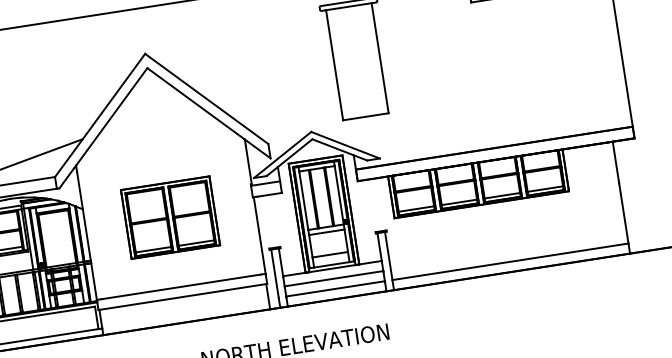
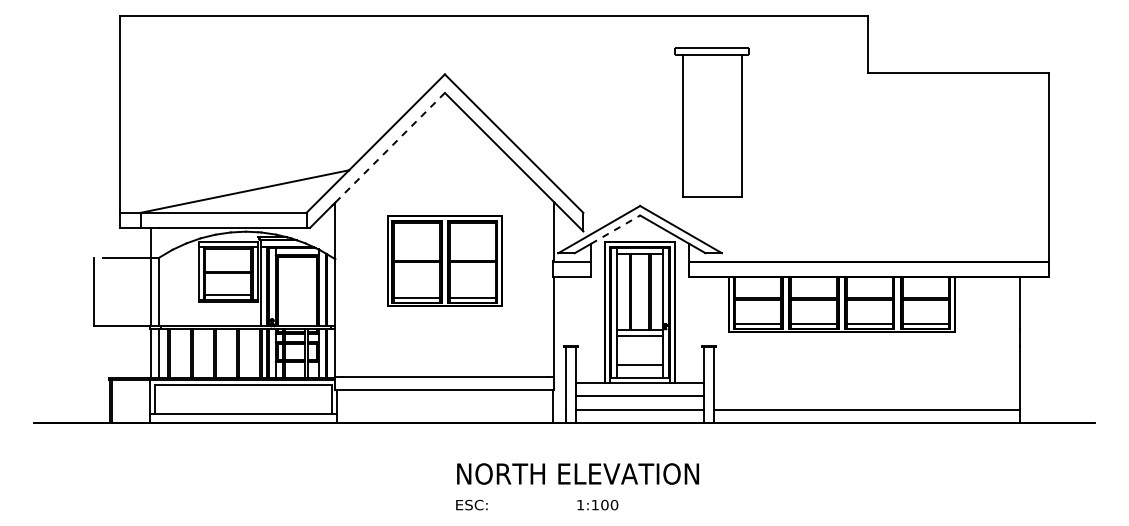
line: (111, 116) -> (390, 147), solid -> dashed
line: (295, 152) -> (616, 229), solid -> dashed
part: (170, 217) -> (444, 260), moved

